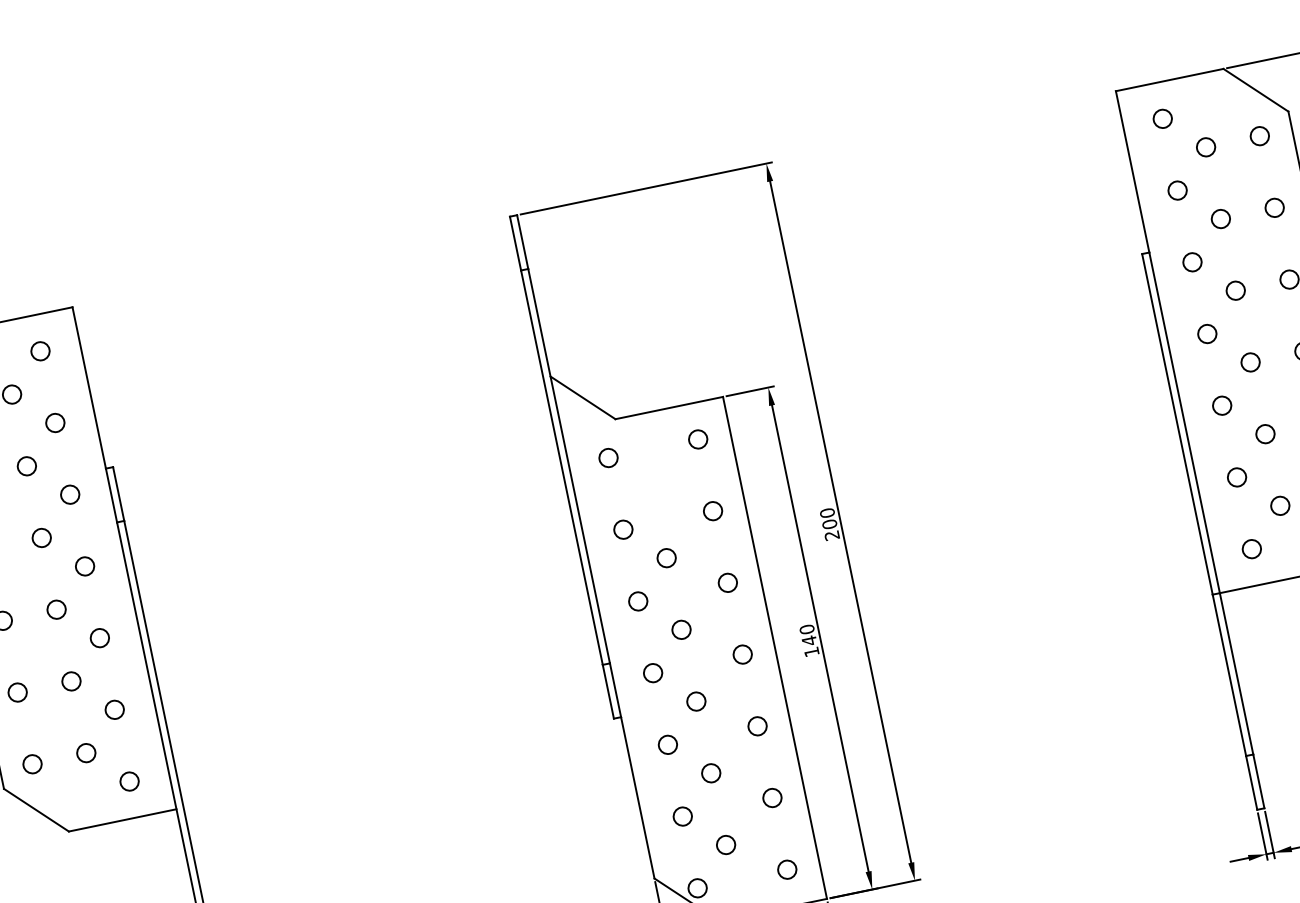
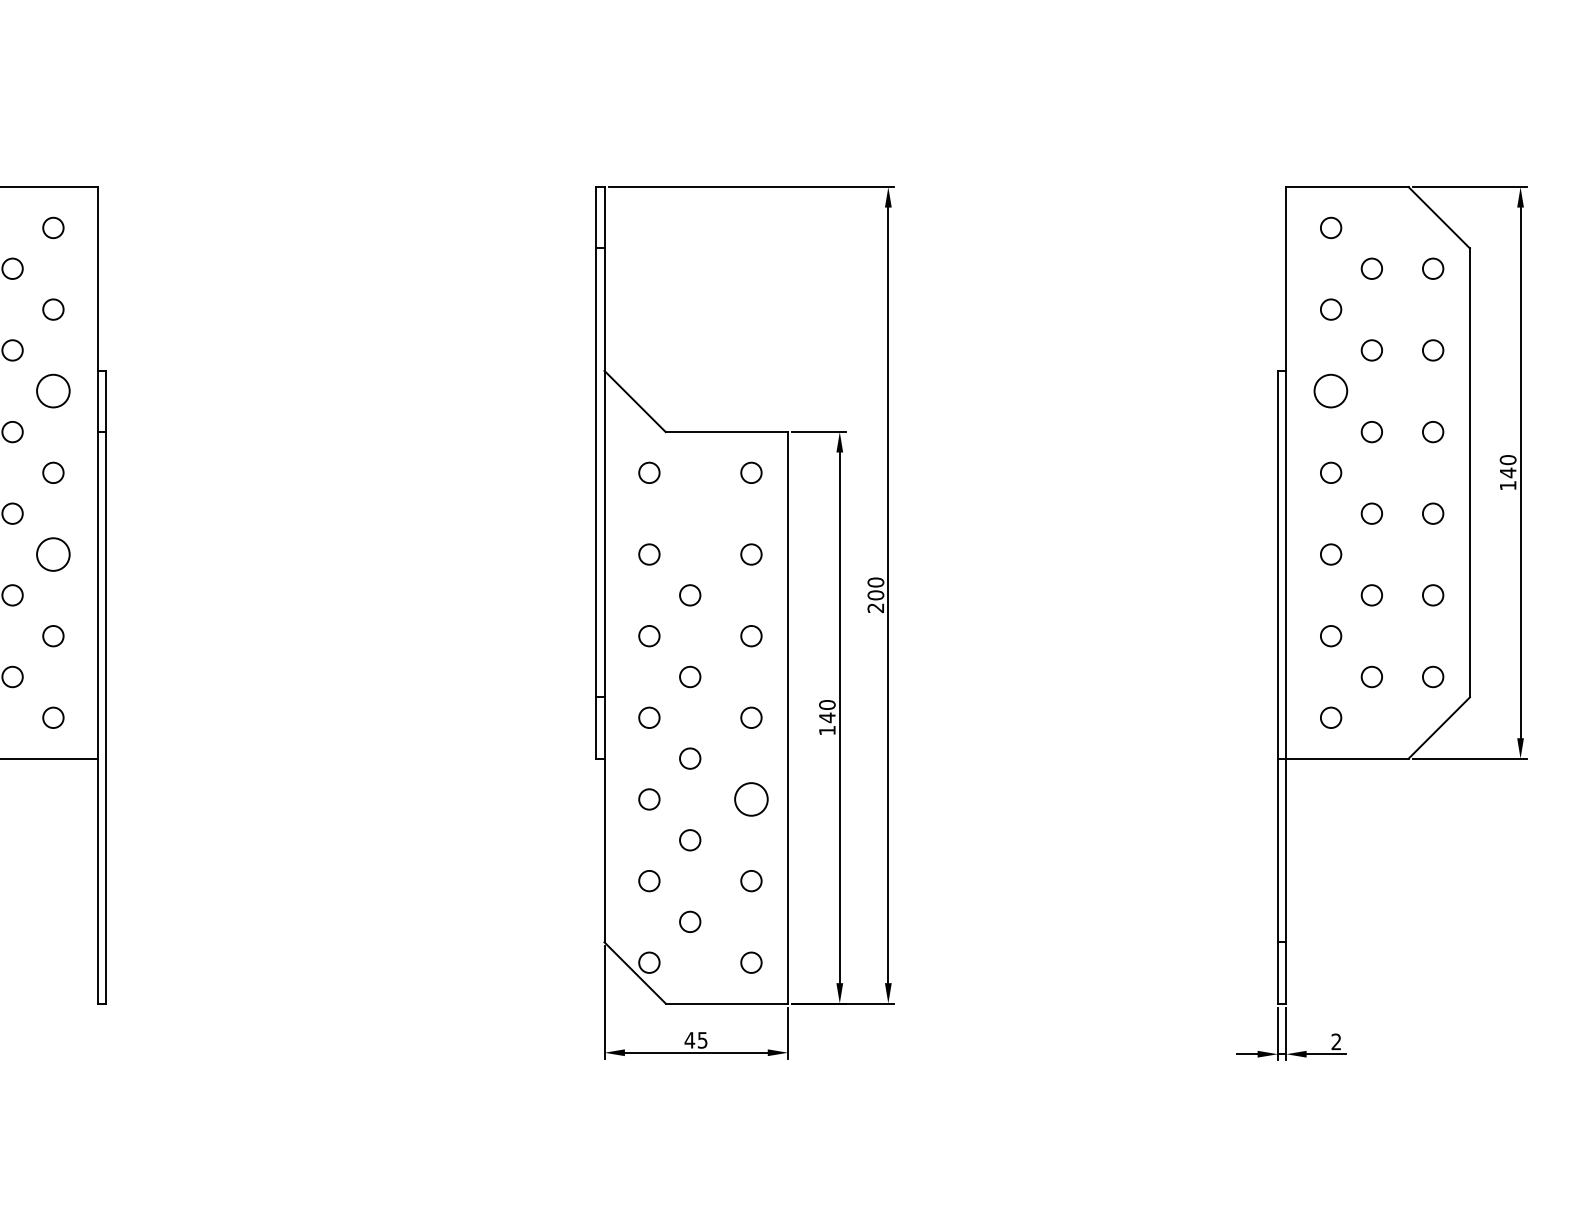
circle: (1192, 262) -> (1331, 391), size x1.6
circle: (70, 494) -> (53, 391), size x1.6
circle: (99, 638) -> (53, 554), size x1.6
circle: (757, 726) -> (751, 799), size x1.6

